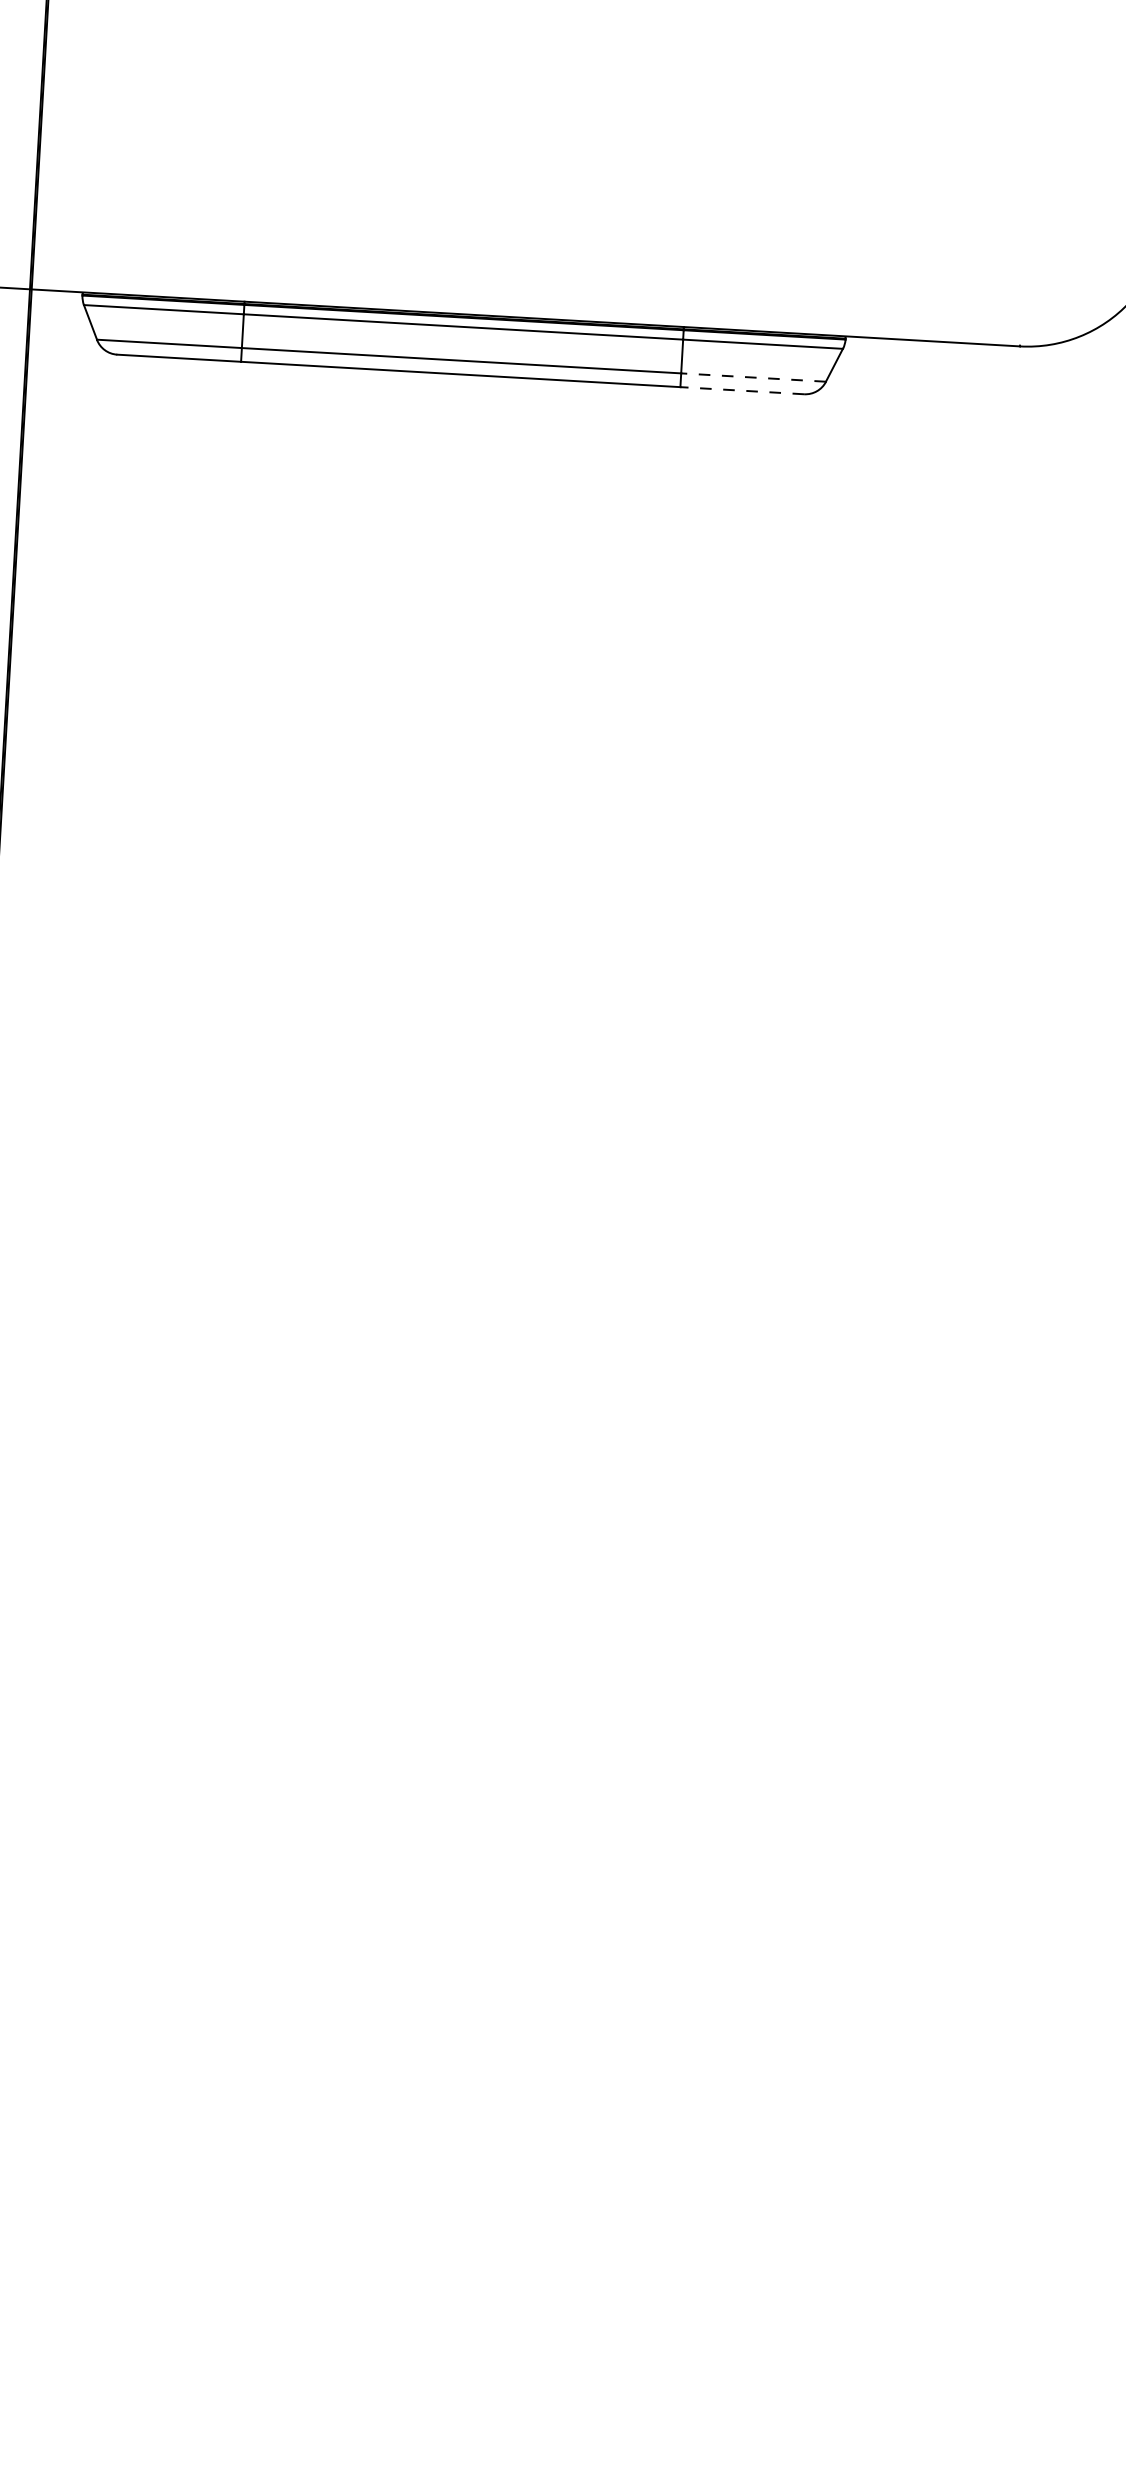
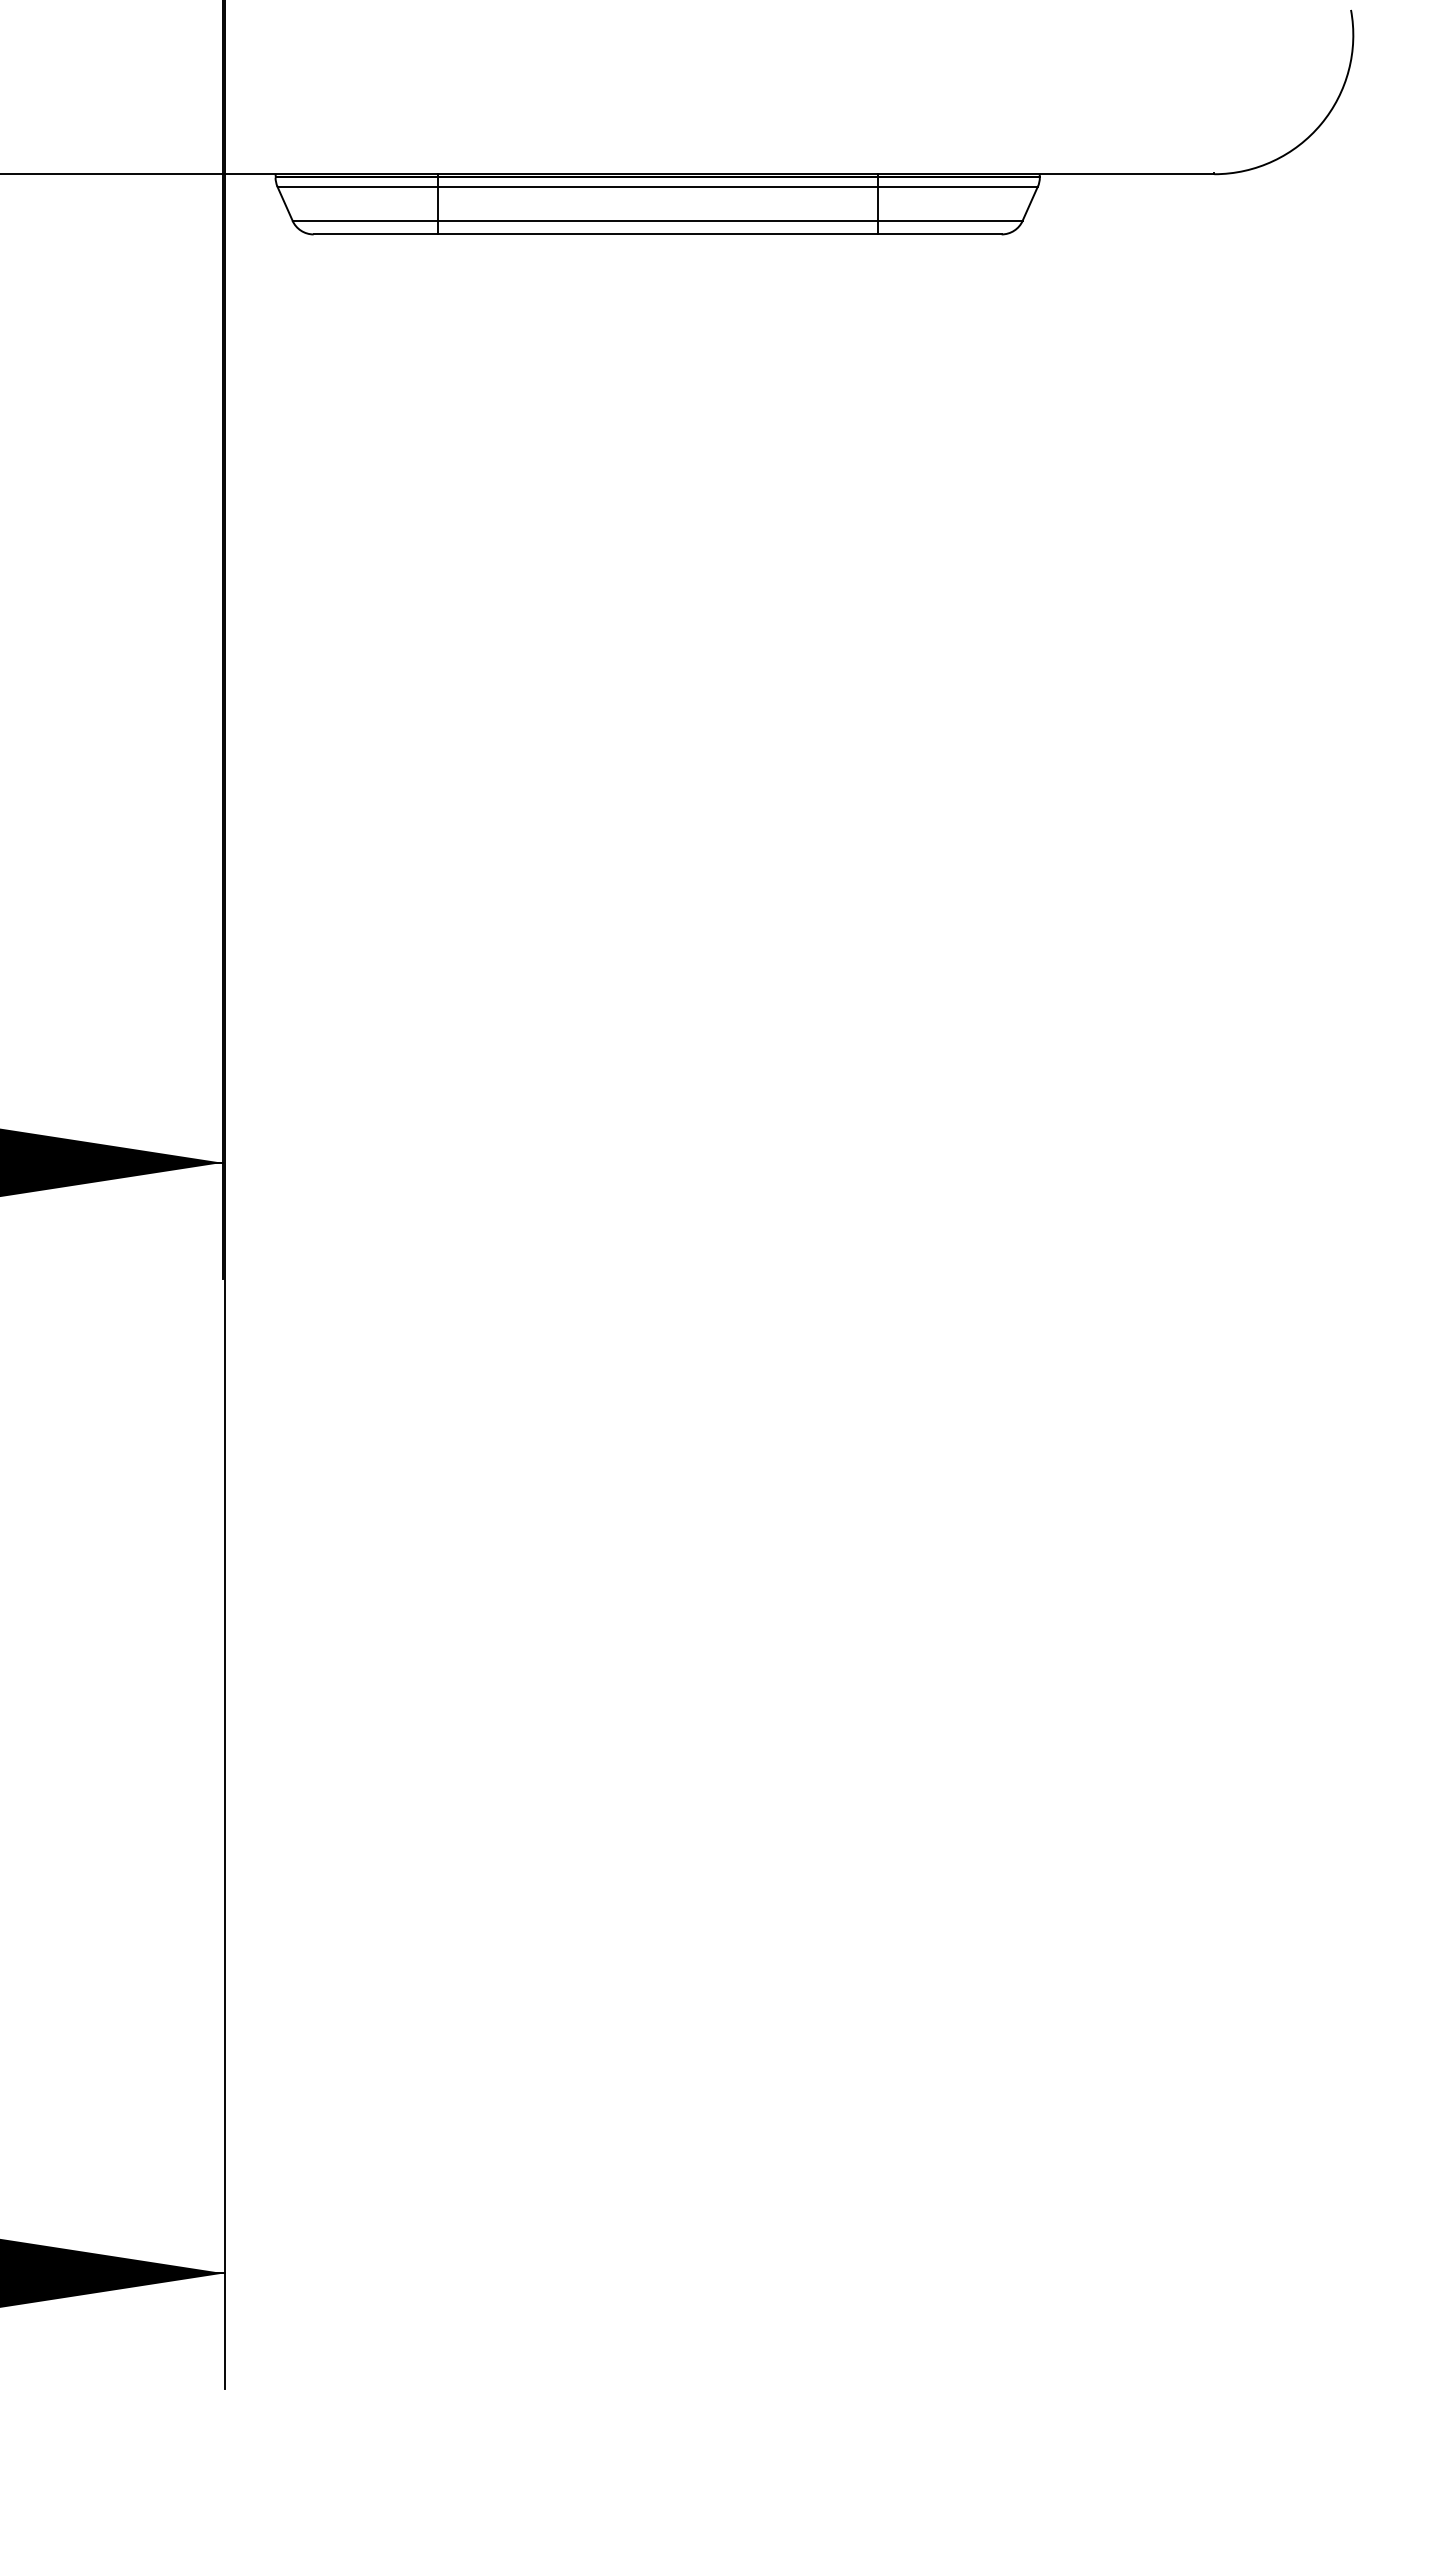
line: (752, 377) -> (949, 220), dashed -> solid
line: (742, 390) -> (939, 234), dashed -> solid

